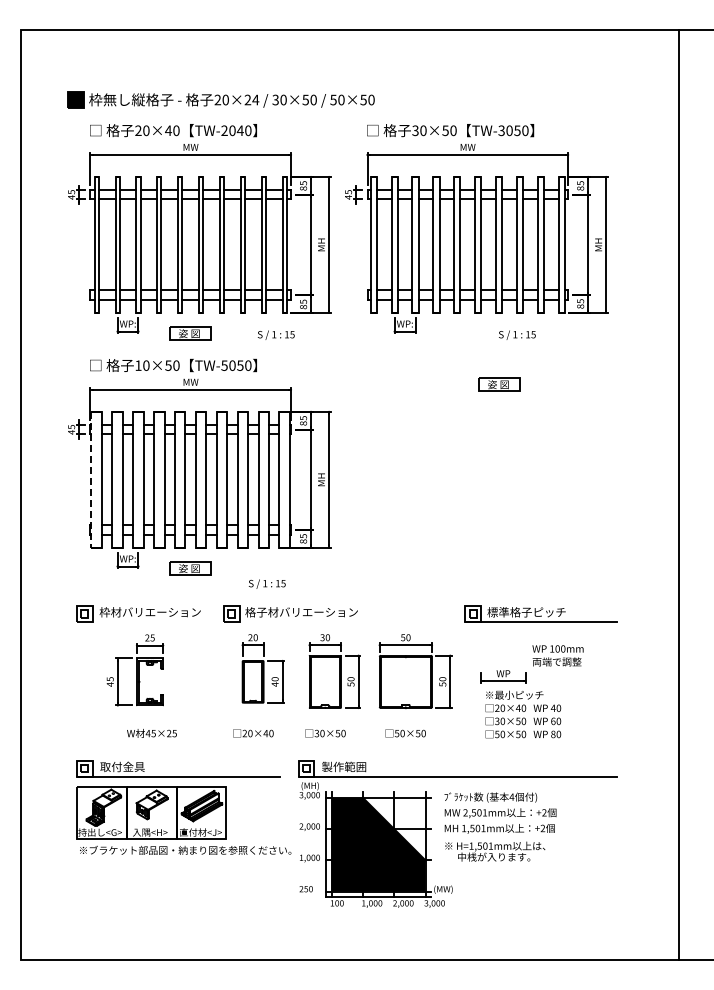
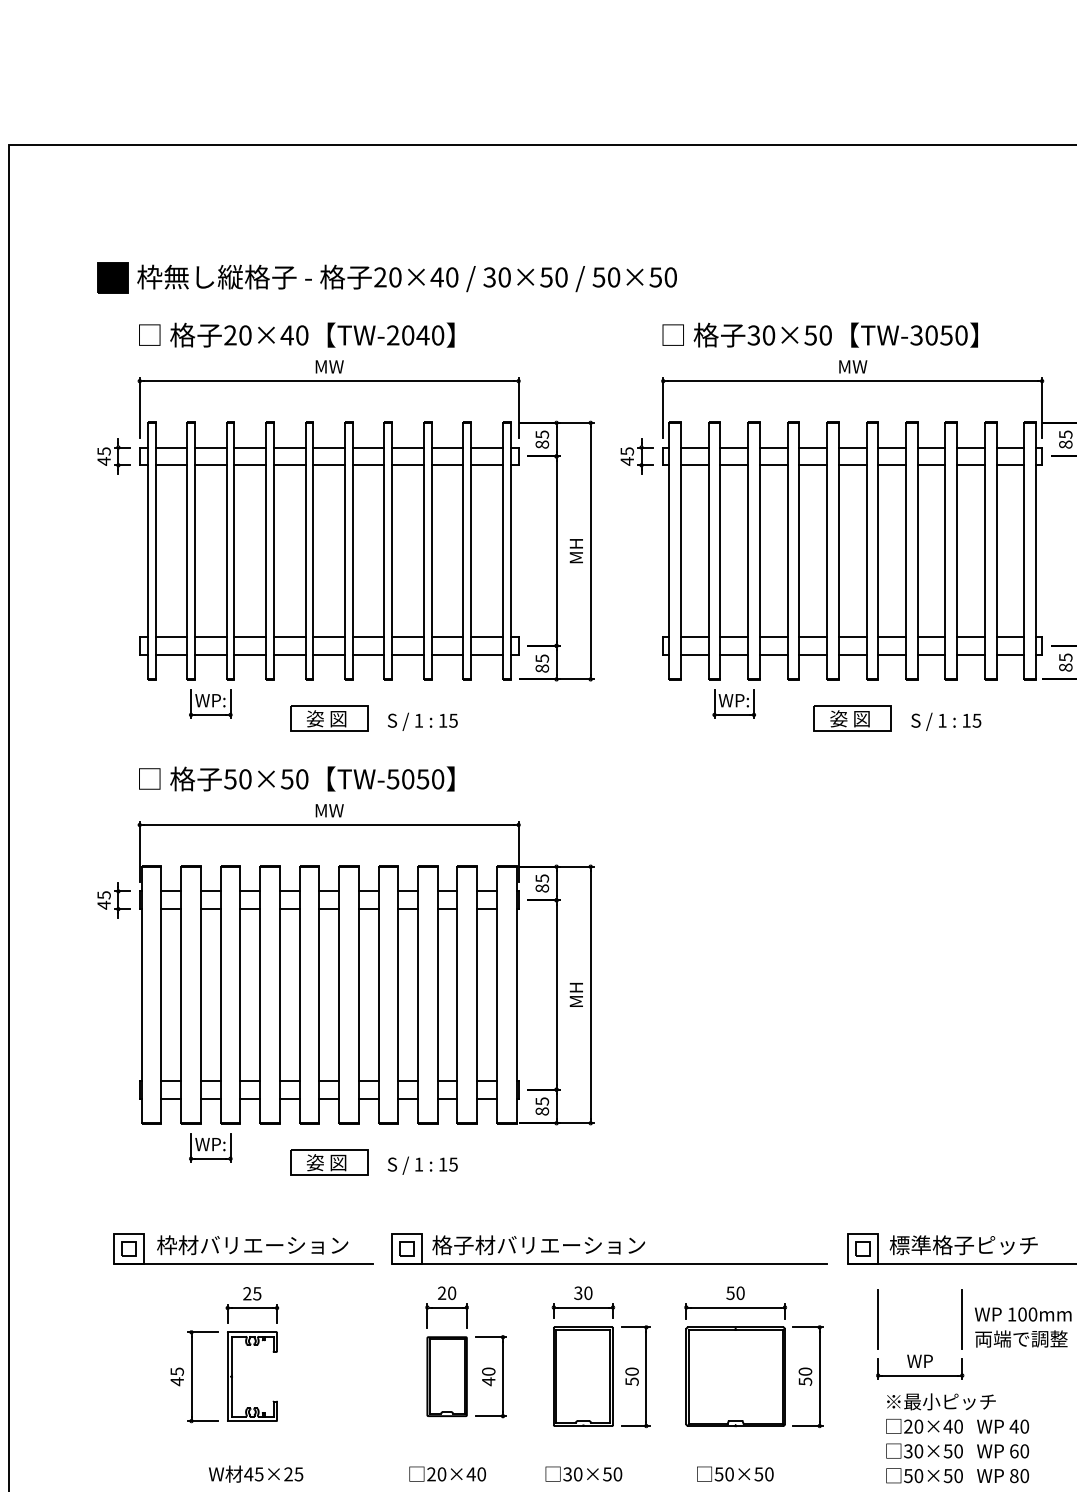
text: (251, 99) -> (444, 276), 20×24 -> 20×40
text: (275, 334) -> (421, 720), moved
text: (138, 365) -> (230, 778), 10×50 -> 50×50
part: (499, 384) -> (852, 718), moved
line: (91, 479) -> (141, 994), dashed -> solid
text: (266, 583) -> (421, 1164), moved
line: (144, 621) -> (241, 1262), added
line: (338, 621) -> (608, 1262), added
line: (481, 651) -> (878, 1319), added
line: (525, 651) -> (961, 1319), added

